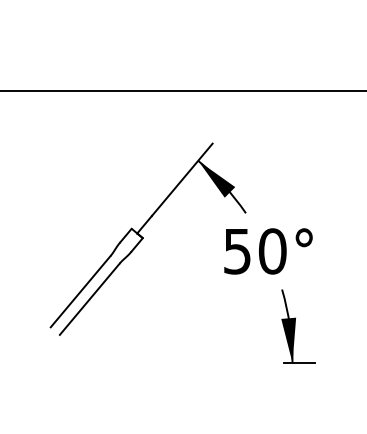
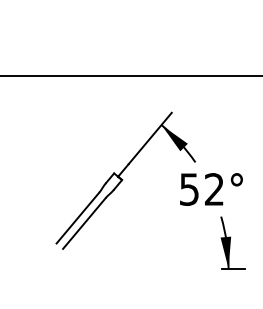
text: (272, 251) -> (214, 189), 50° -> 52°

